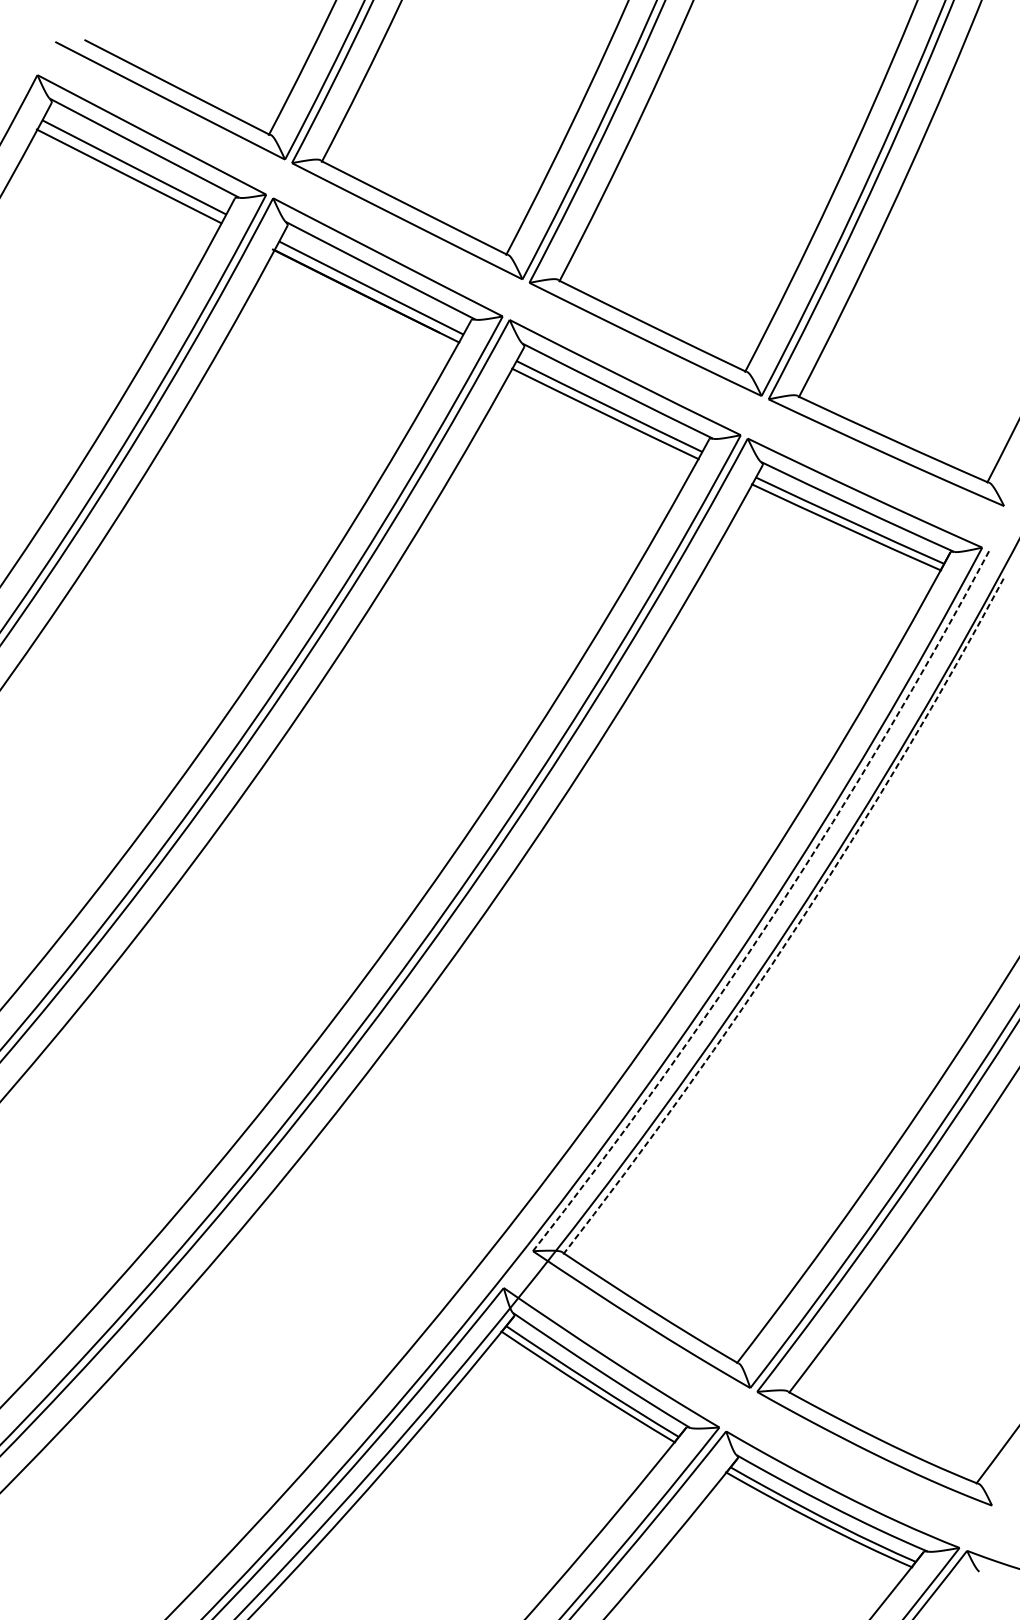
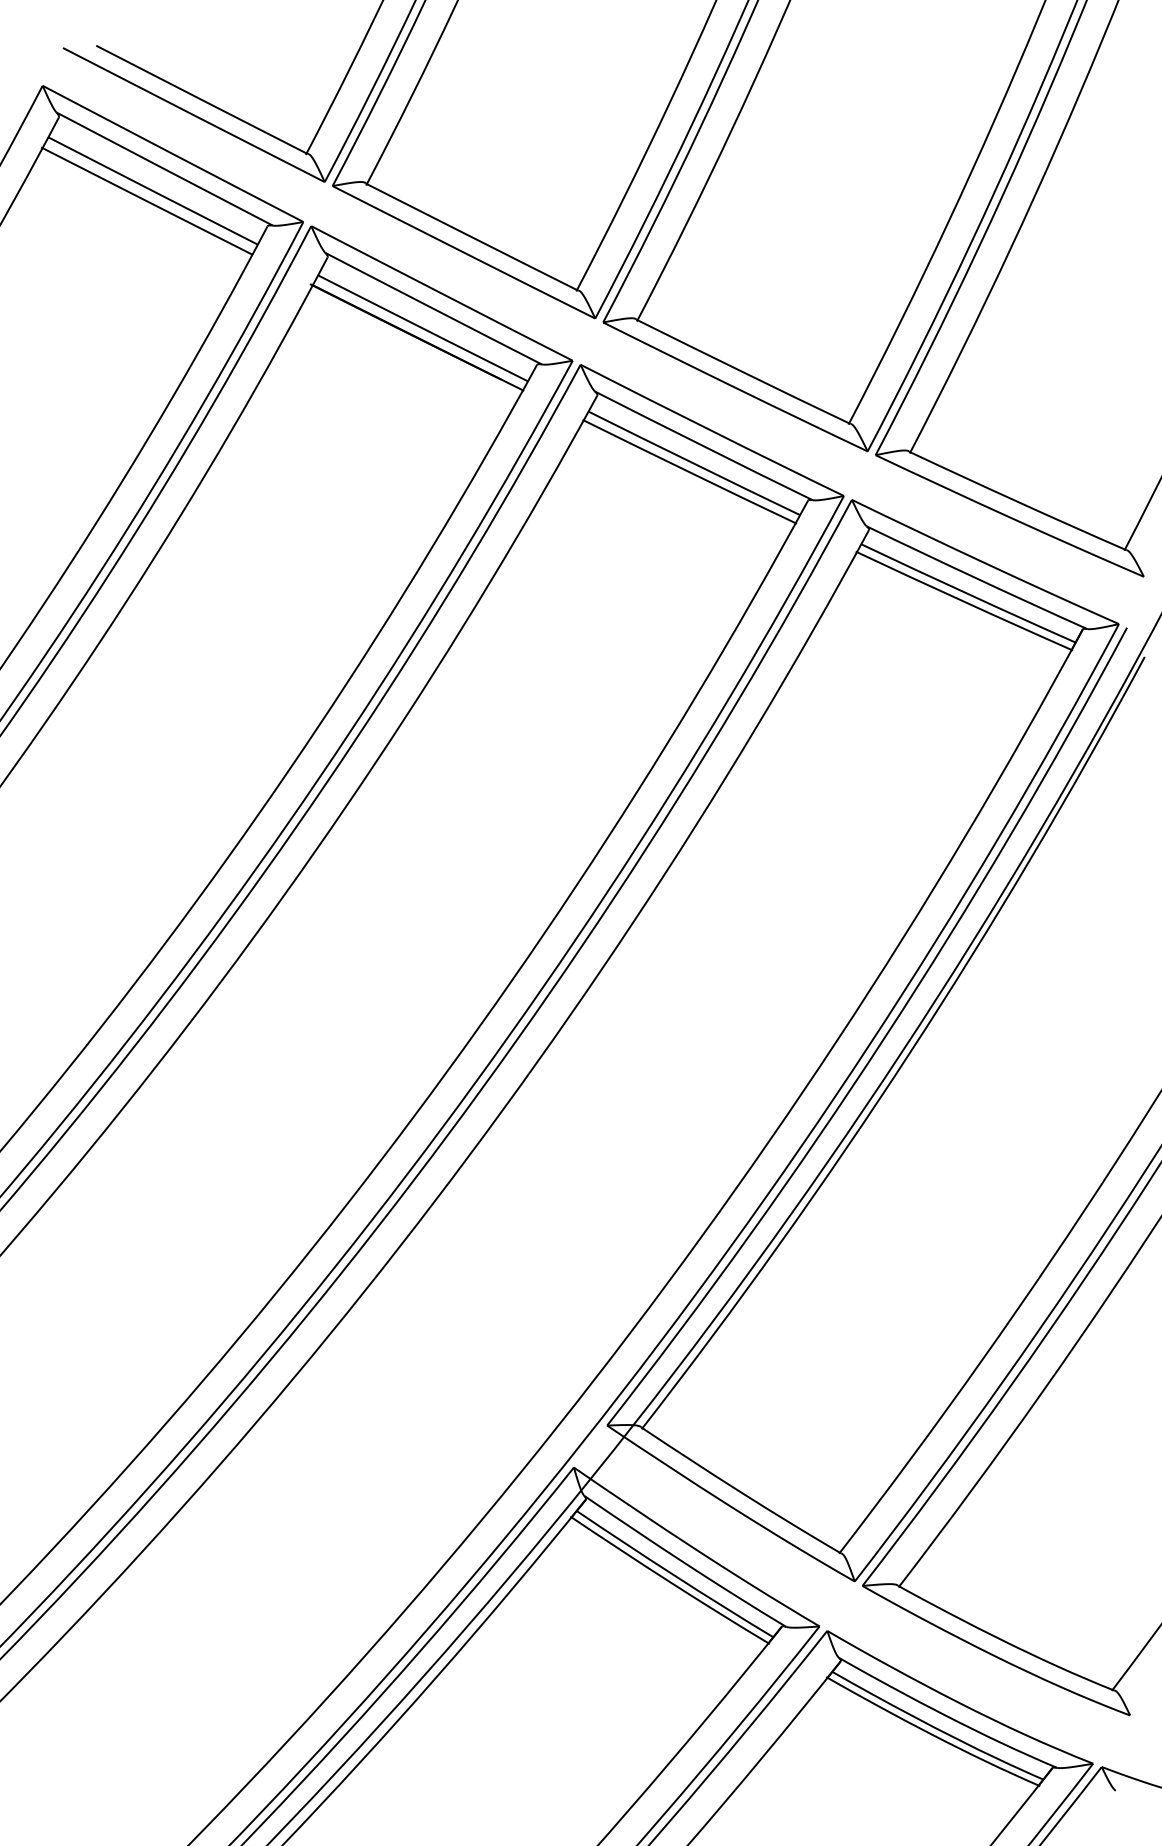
arc: (776, 911) -> (884, 1038), dashed -> solid
arc: (798, 924) -> (909, 1053), dashed -> solid

